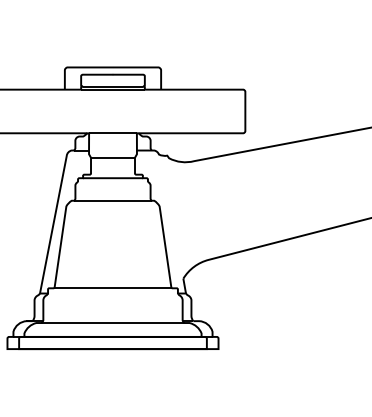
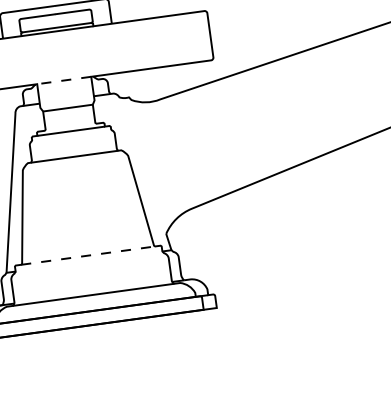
line: (113, 133) -> (64, 80), solid -> dashed
line: (113, 288) -> (88, 255), solid -> dashed

